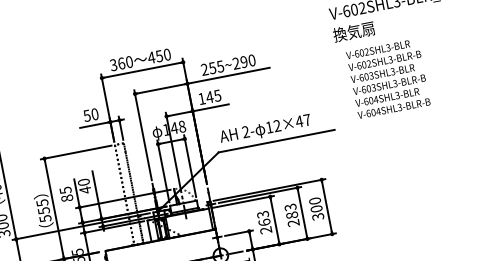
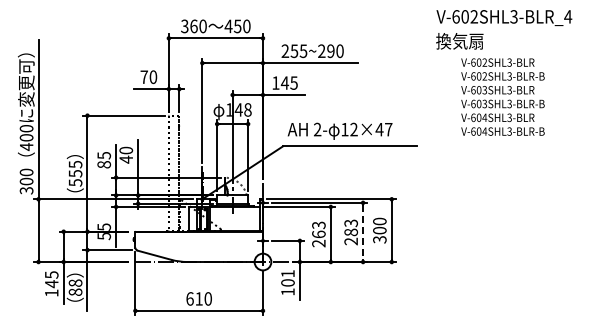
text: (387, 78) -> (502, 96), moved
text: (86, 116) -> (143, 77), 50 -> 70
line: (302, 213) -> (363, 232), solid -> dashed

